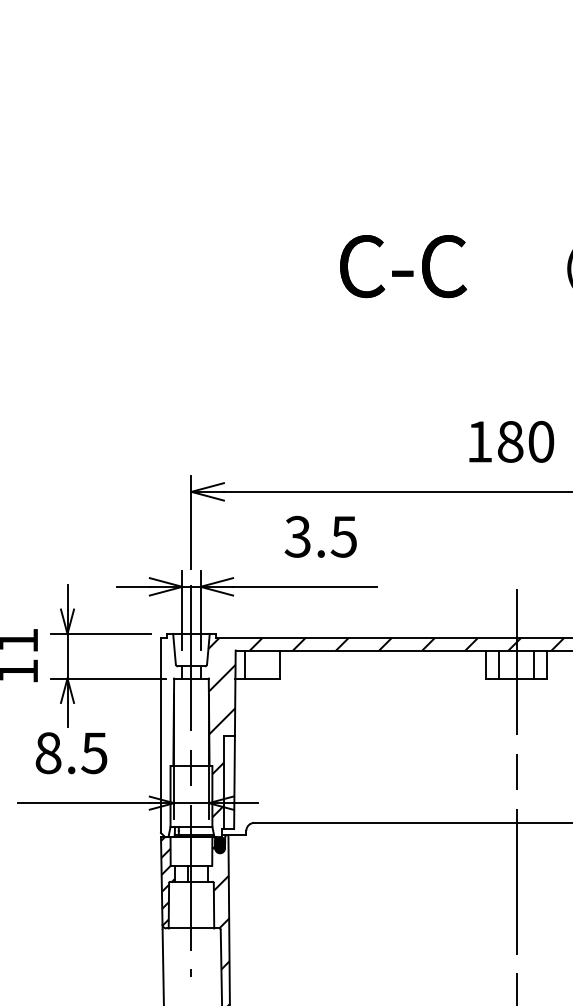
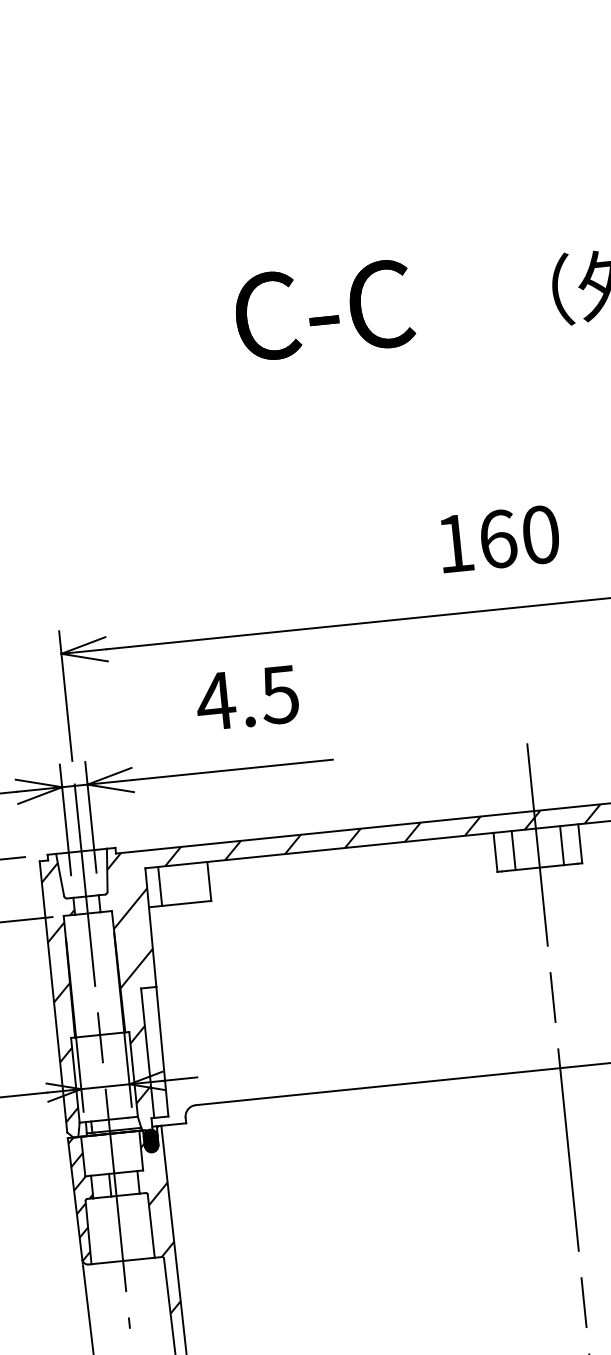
text: (510, 441) -> (497, 538), 180 -> 160
text: (297, 536) -> (215, 700), 3.5 -> 4.5
hatch: (171, 732) -> (67, 991), added

